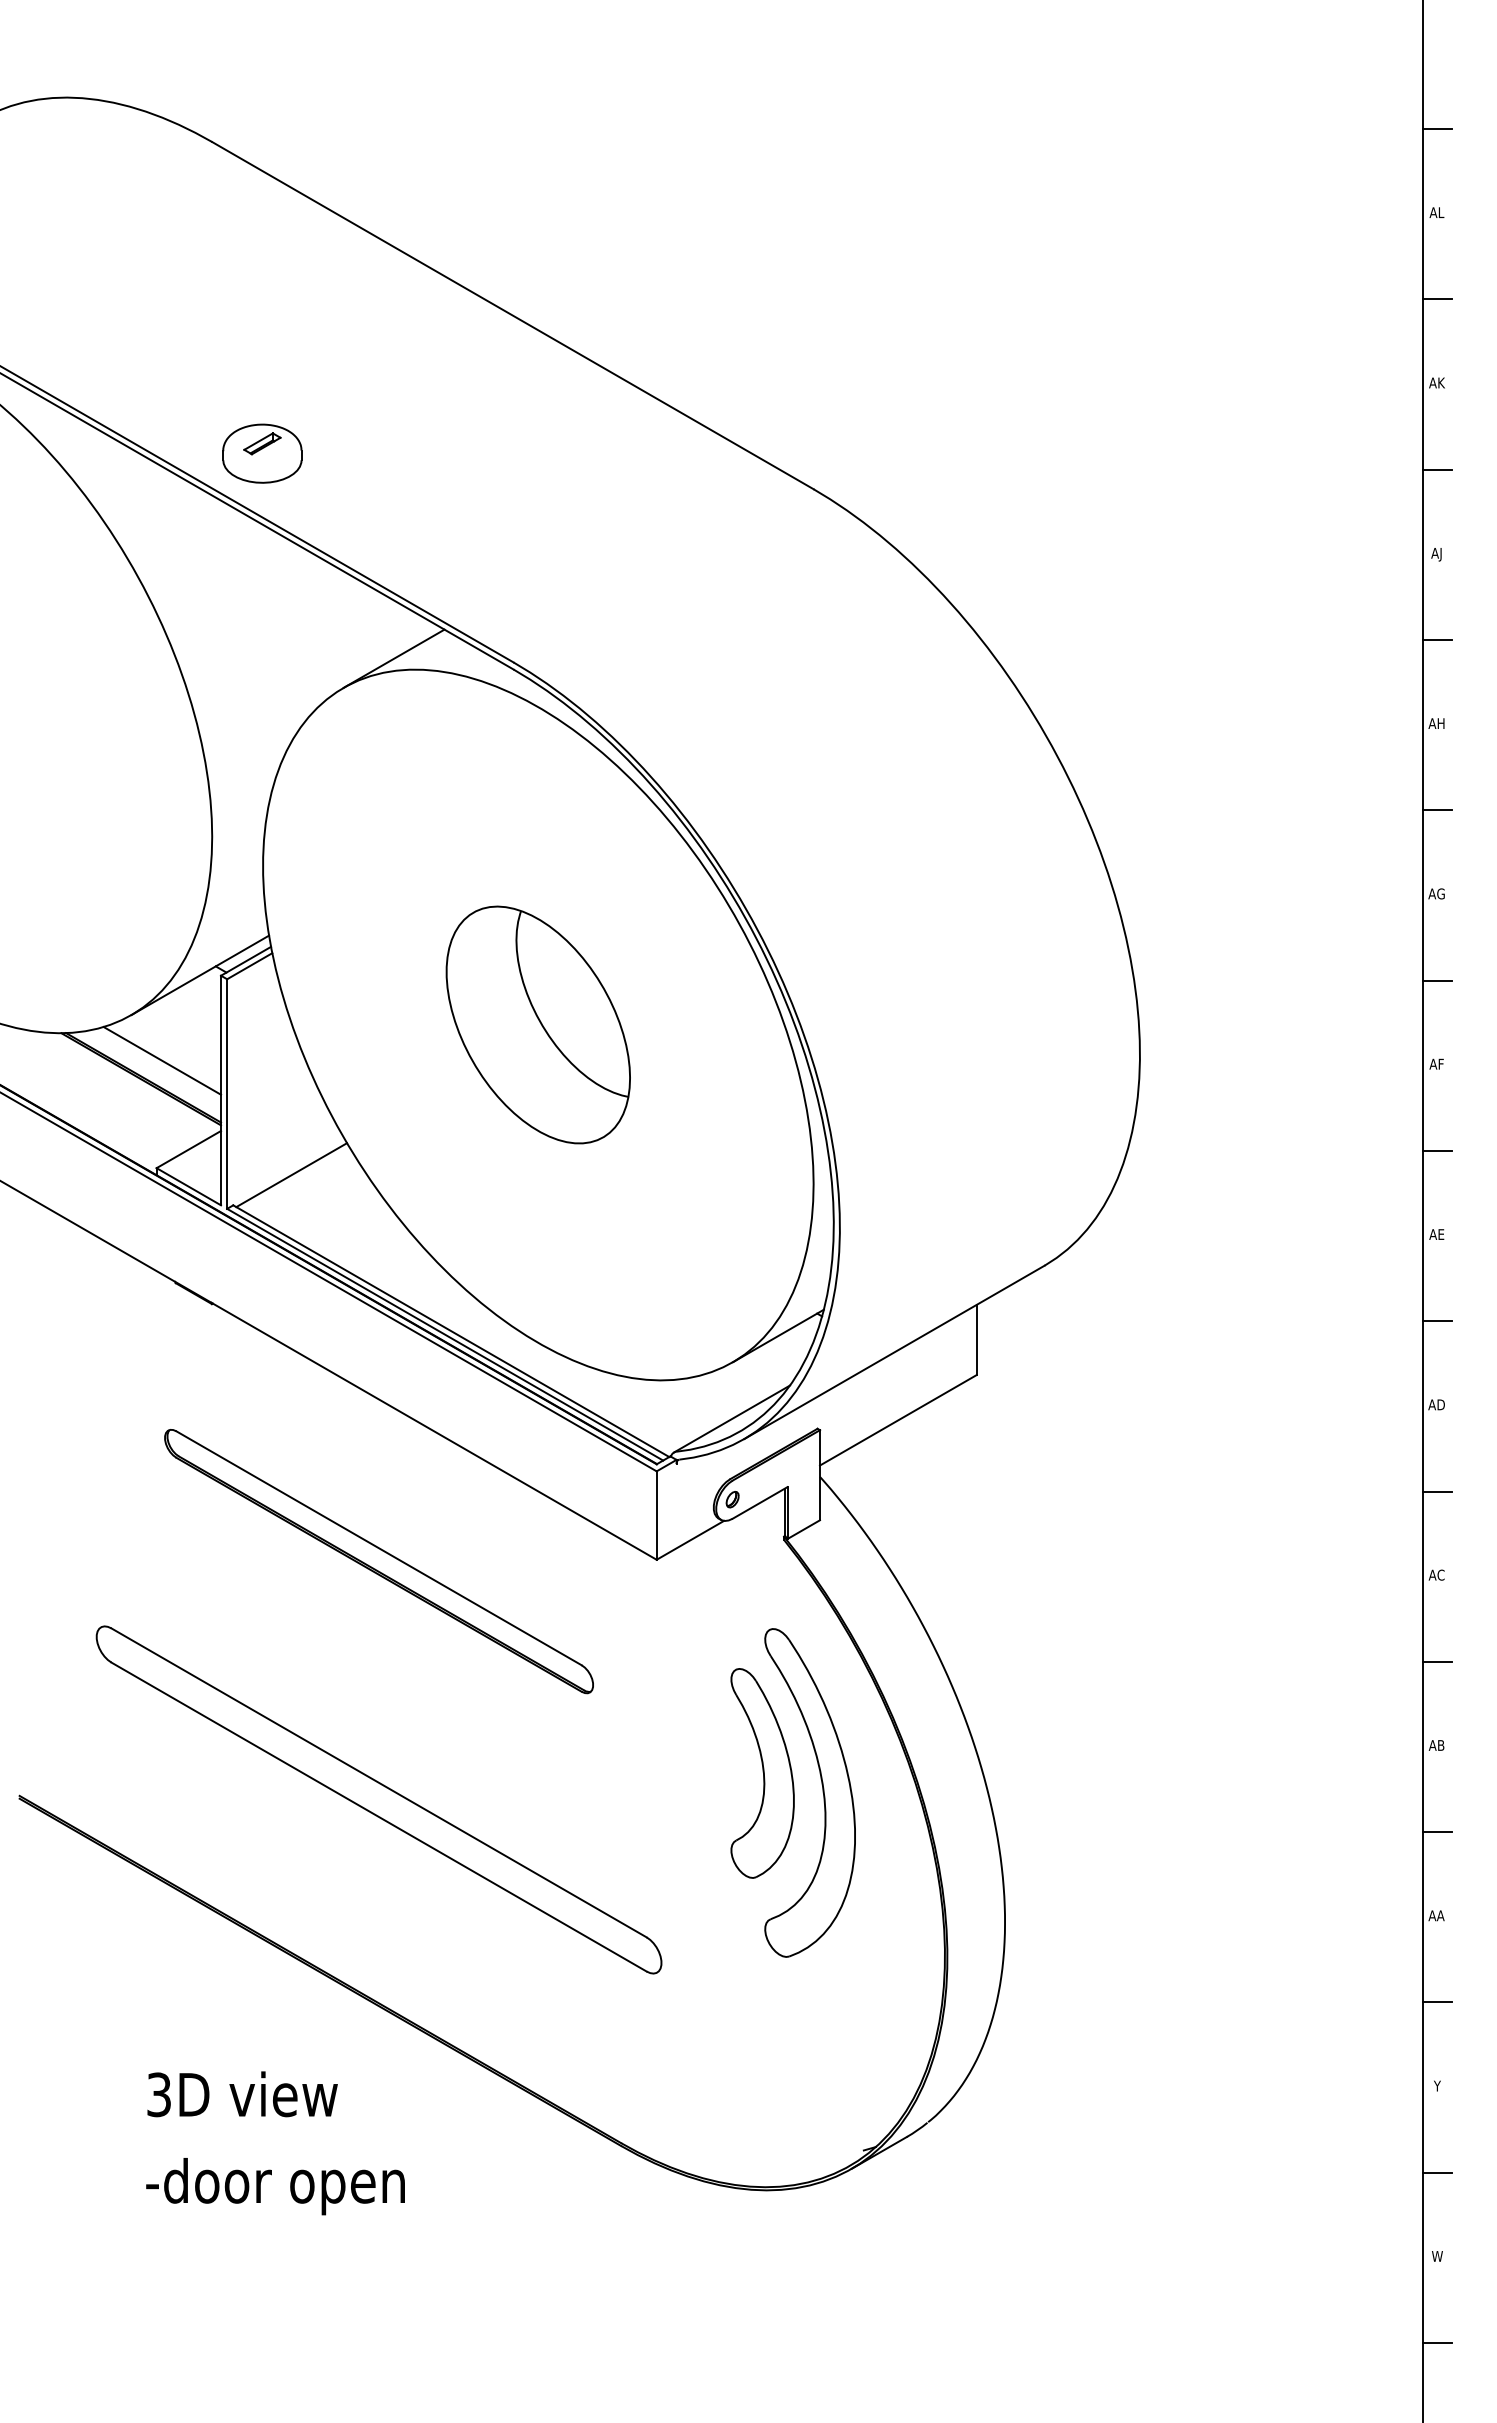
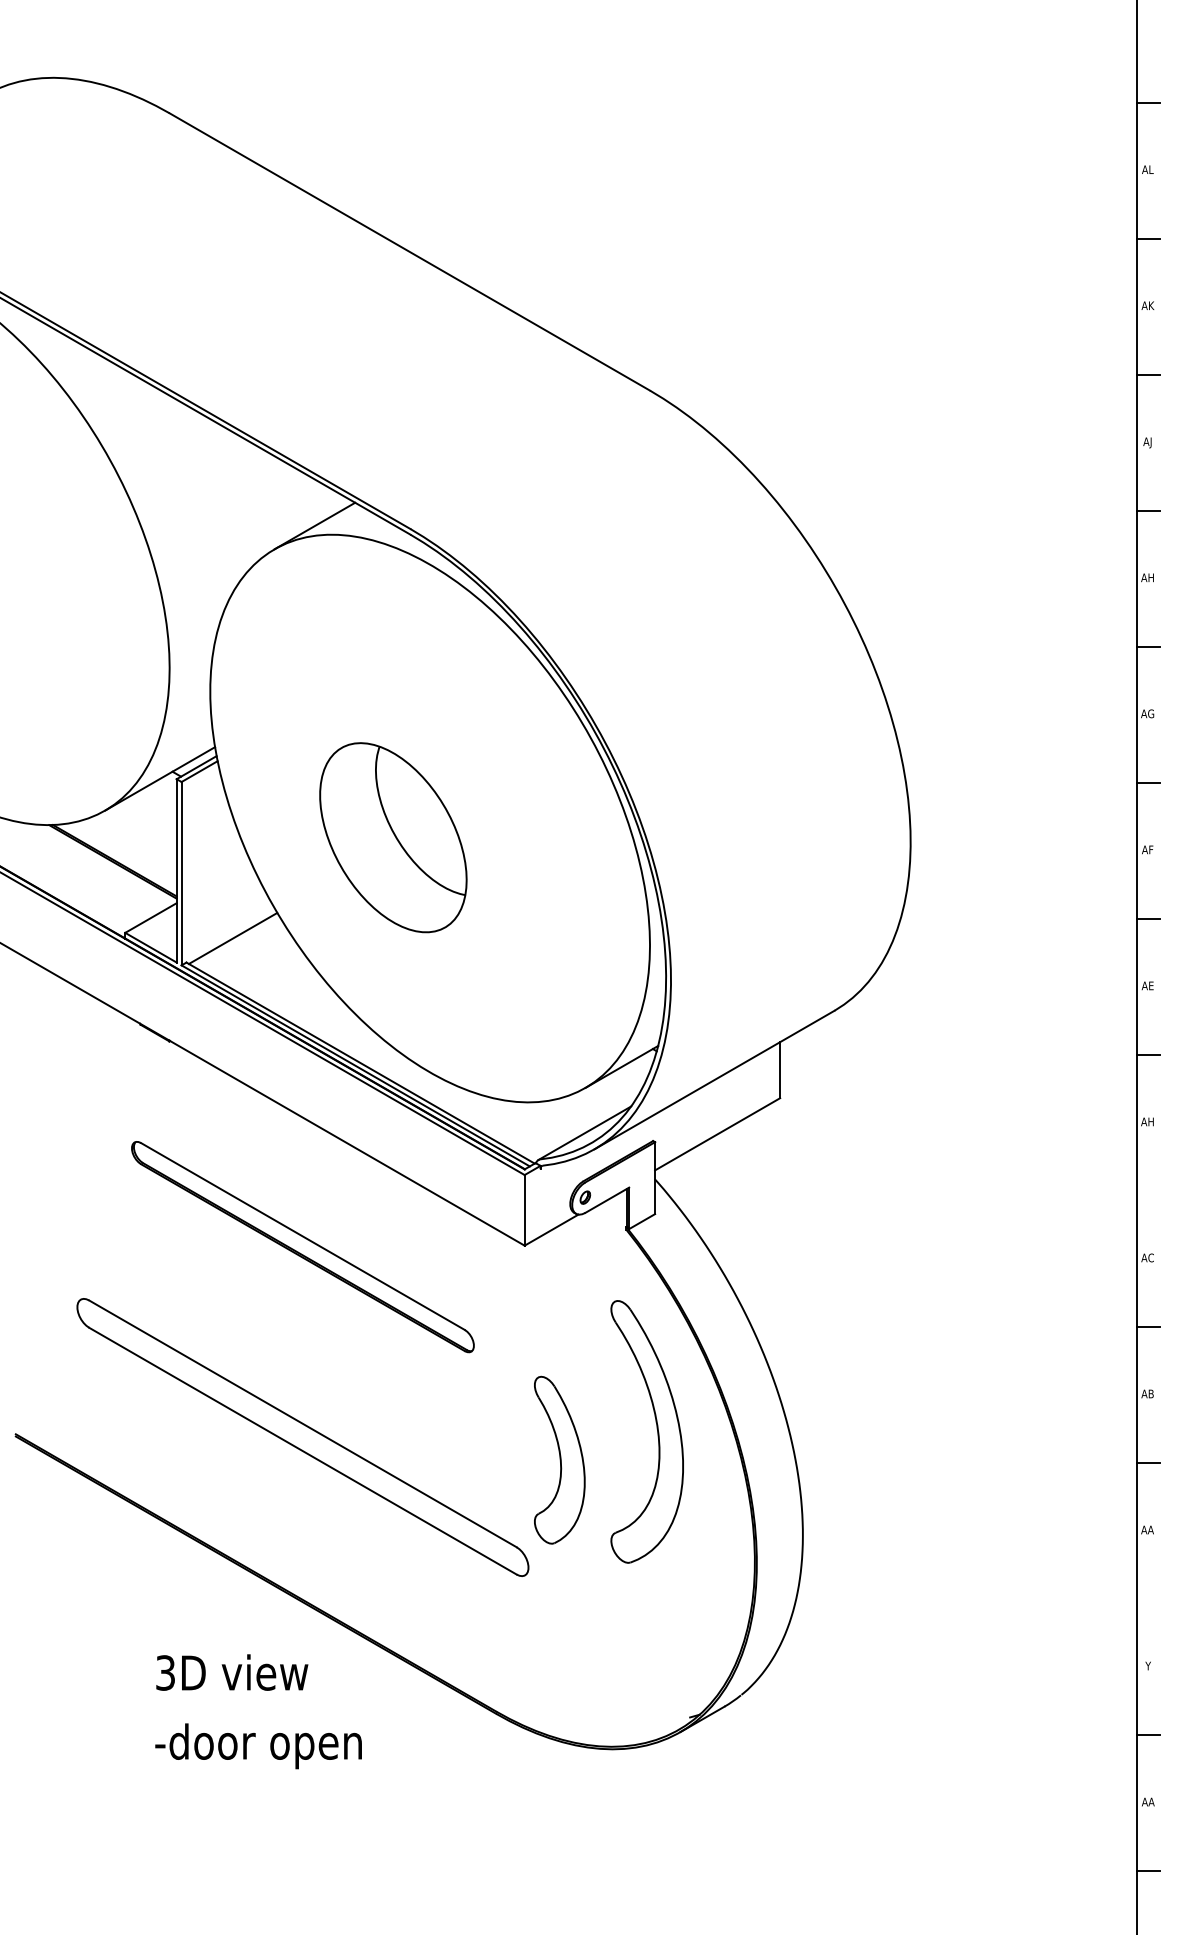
part: (262, 453) -> (209, 362), removed
part: (537, 1024) -> (392, 837), moved
line: (162, 1060) -> (129, 846), removed
text: (1436, 1404) -> (1147, 1121), AD -> AH
line: (1436, 1491) -> (1147, 1191), removed
part: (762, 1773) -> (559, 1460), moved
line: (1436, 2002) -> (1147, 1599), removed
text: (275, 2143) -> (258, 1711), moved
text: (1437, 2256) -> (1148, 1802), W -> AA

